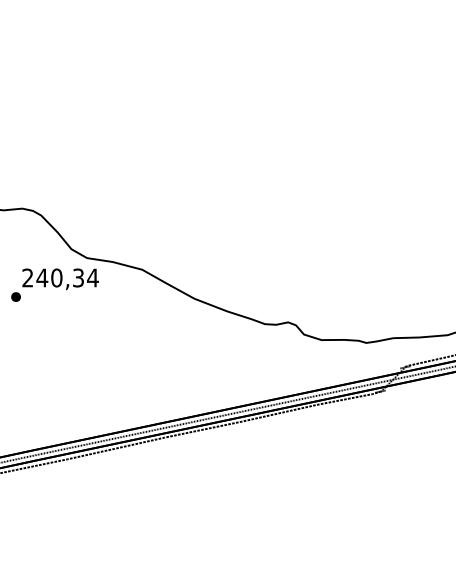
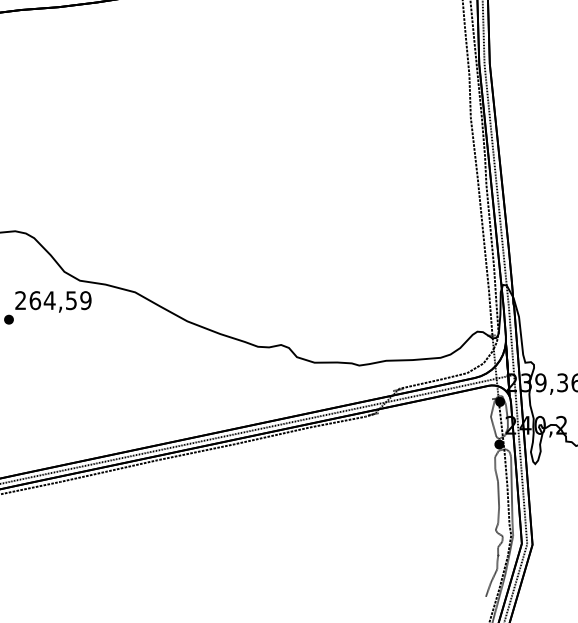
text: (67, 277) -> (60, 300), 240,34 -> 264,59

